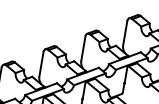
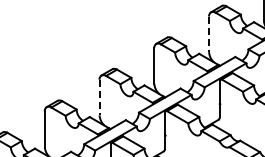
line: (125, 33) -> (209, 34), solid -> dashed
line: (41, 64) -> (99, 97), solid -> dashed

